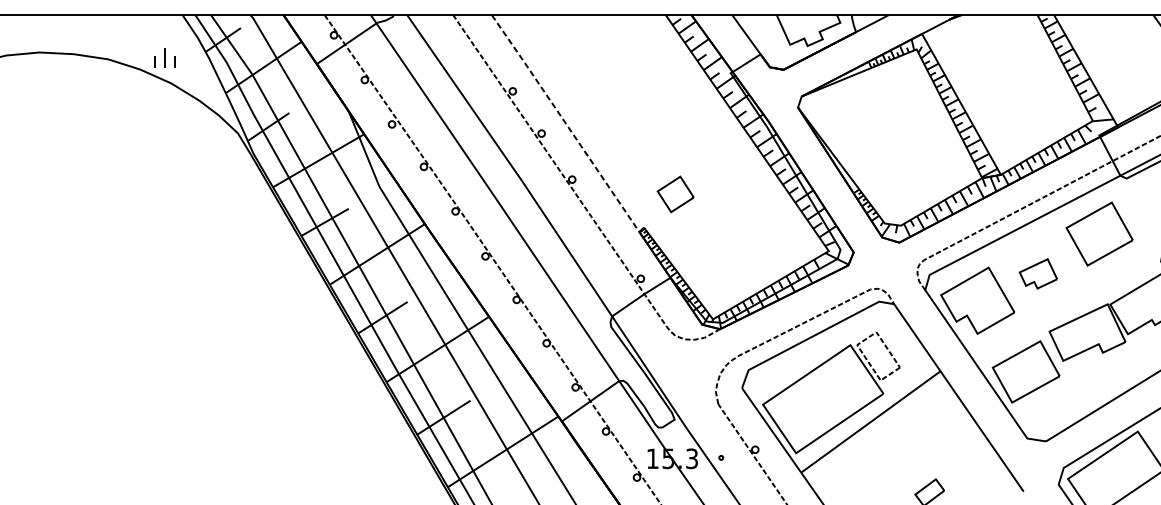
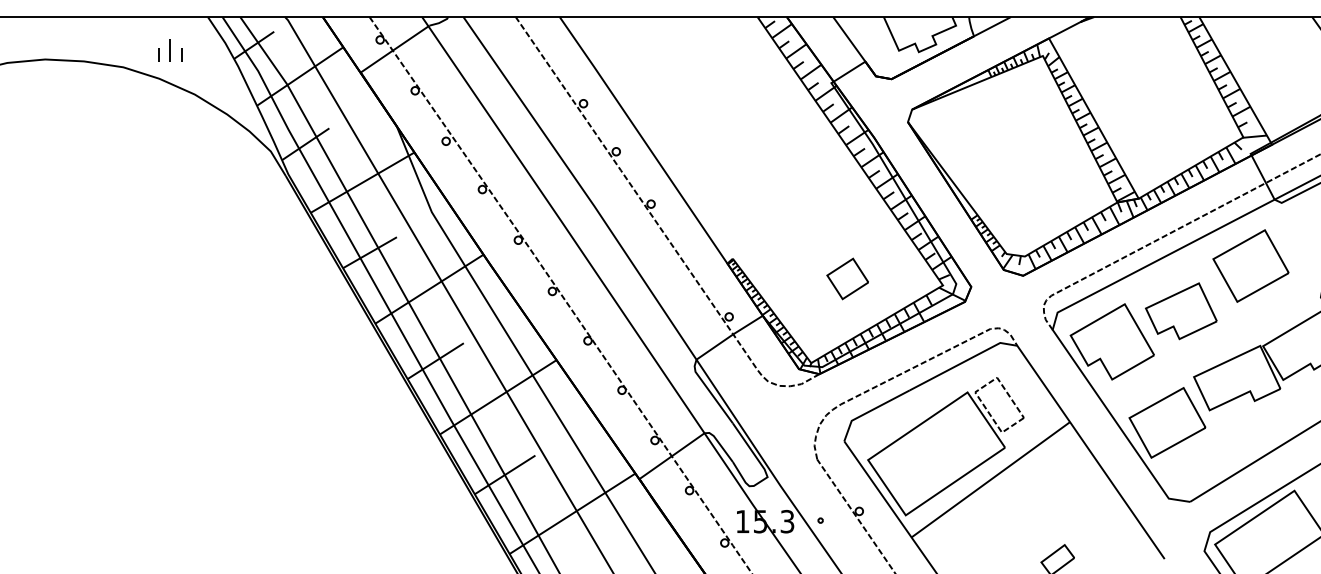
part: (165, 58) -> (170, 50), moved
line: (565, 122) -> (643, 139), dashed -> solid
part: (675, 194) -> (847, 278), moved
part: (1038, 274) -> (1181, 311), size x1.67

